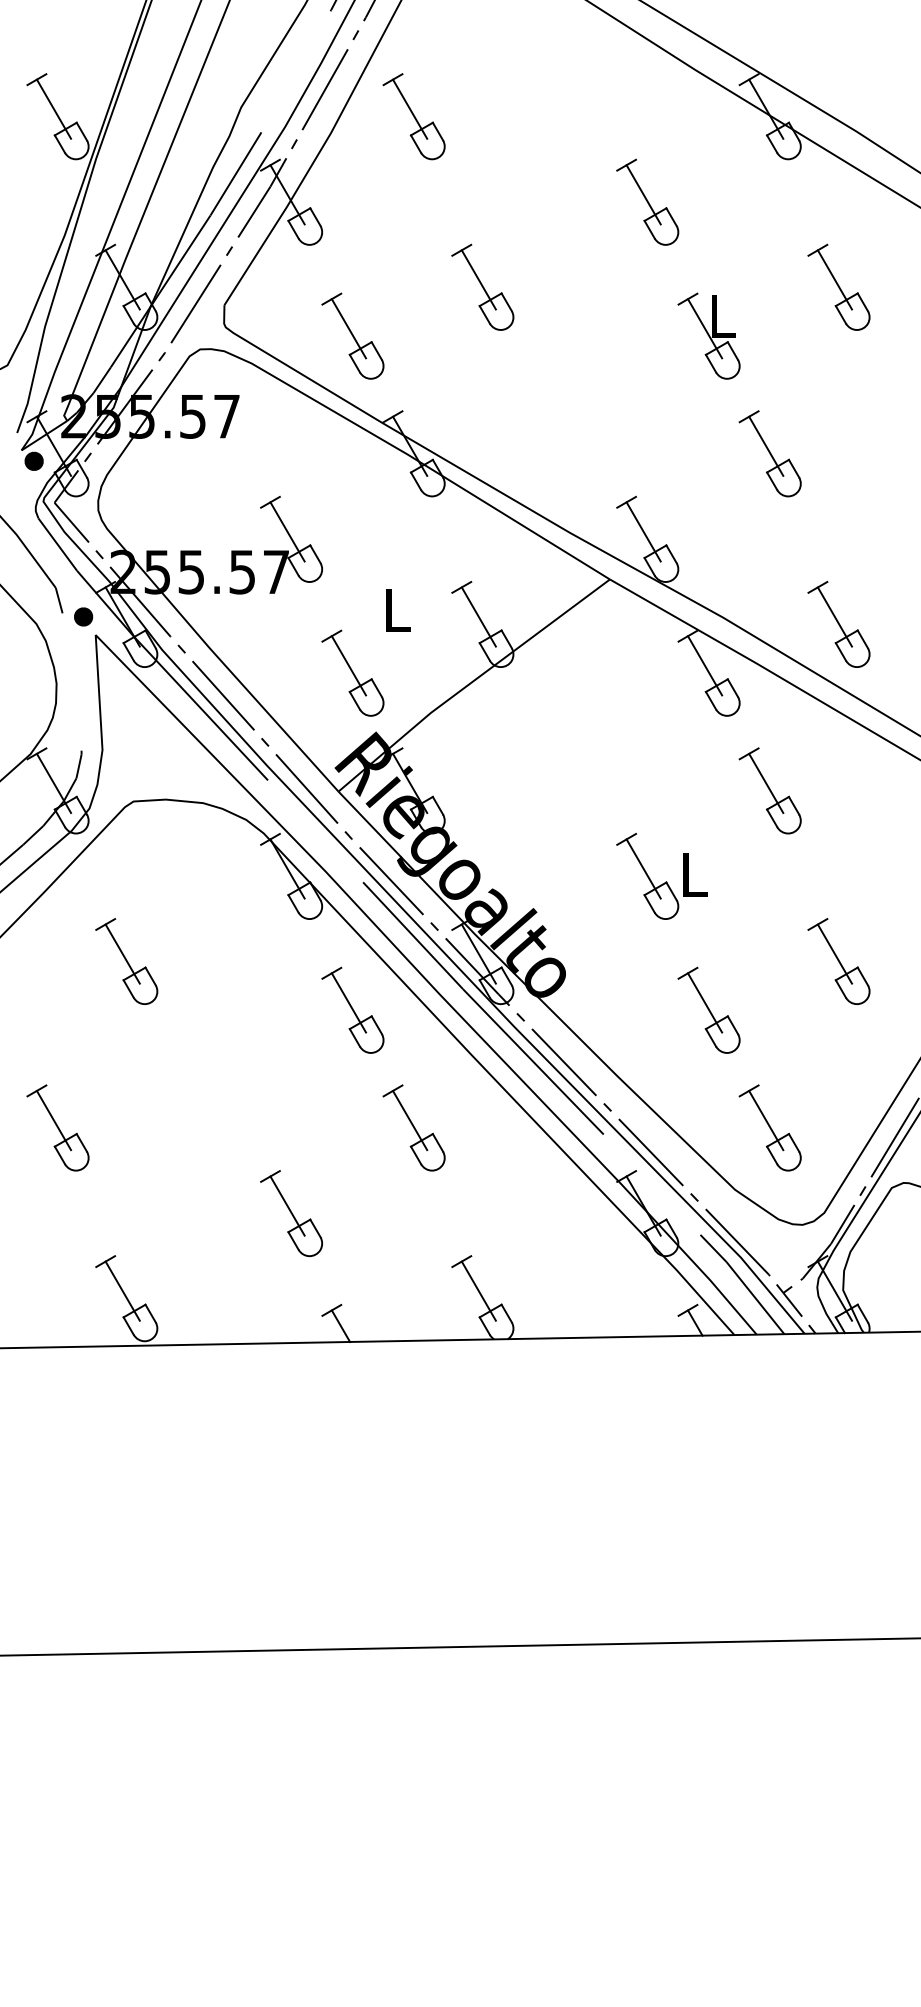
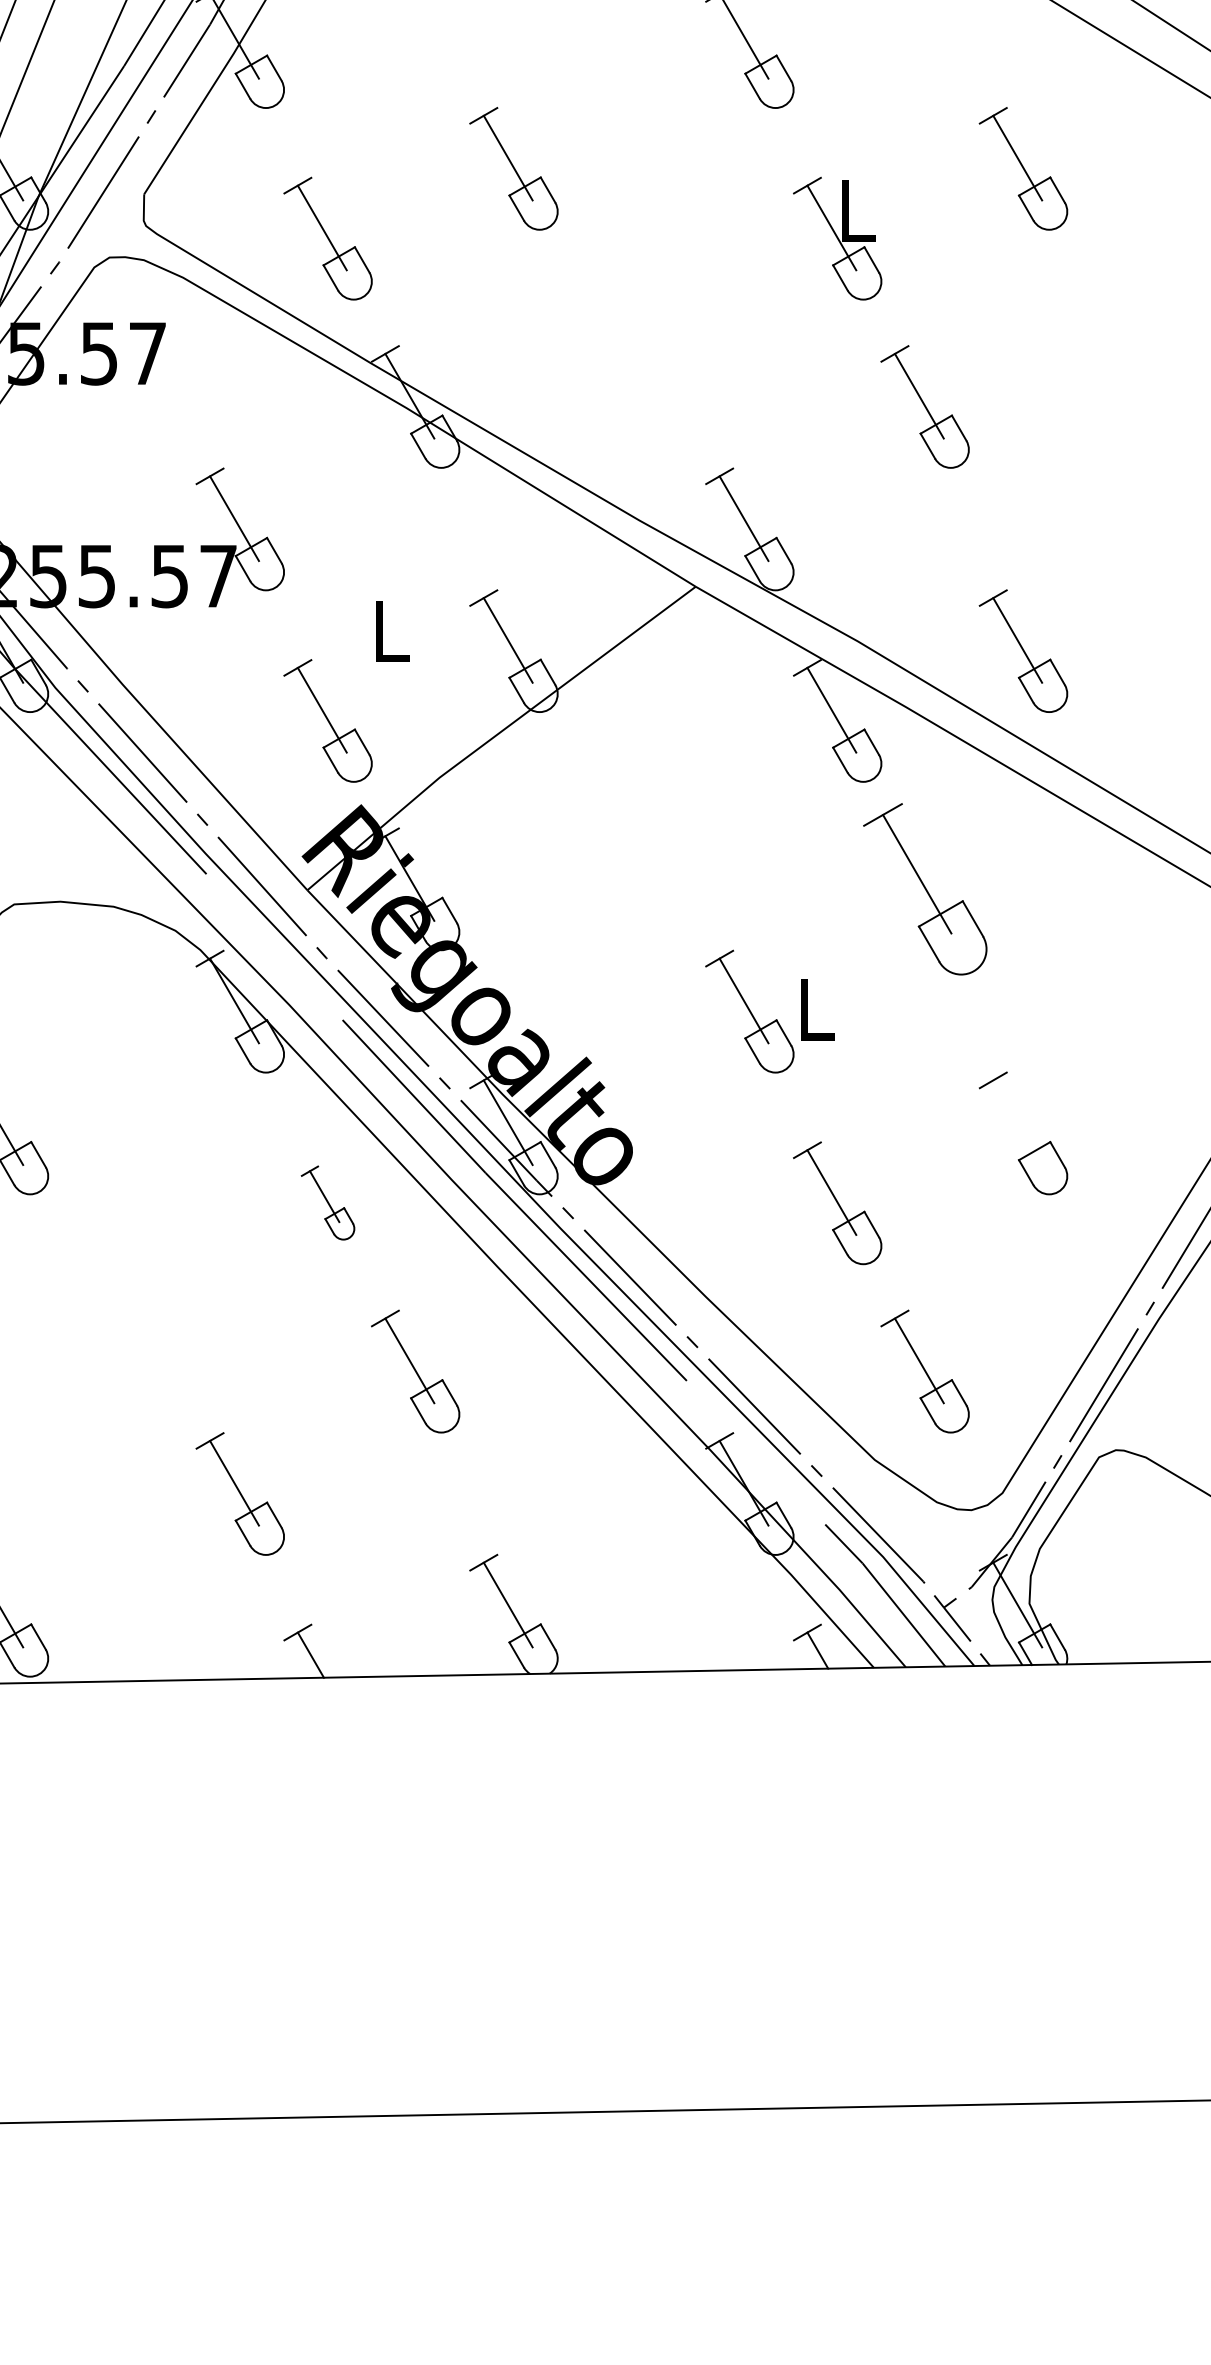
part: (769, 790) -> (924, 888), size x1.4
line: (834, 953) -> (1017, 1121), removed
part: (352, 1009) -> (327, 1202), size x0.6

